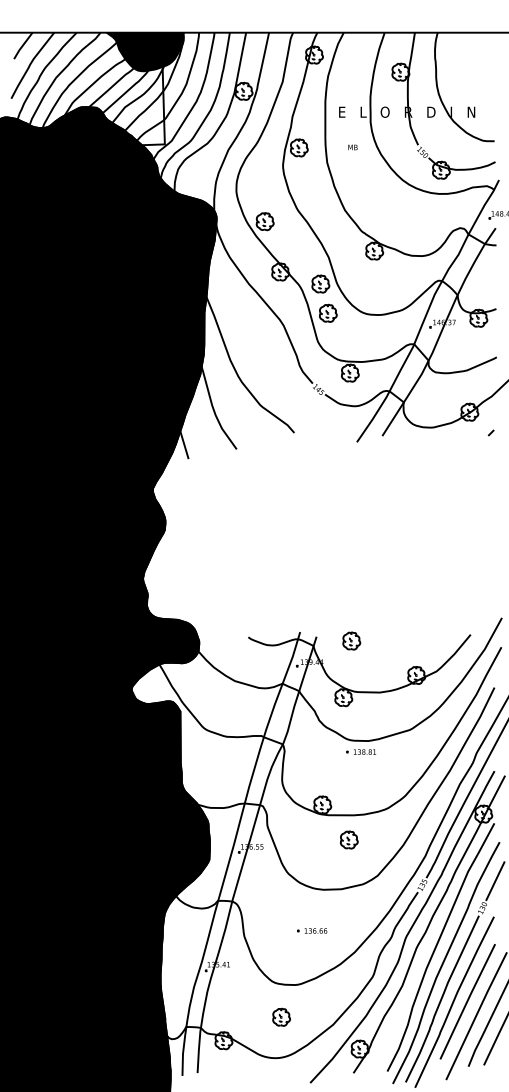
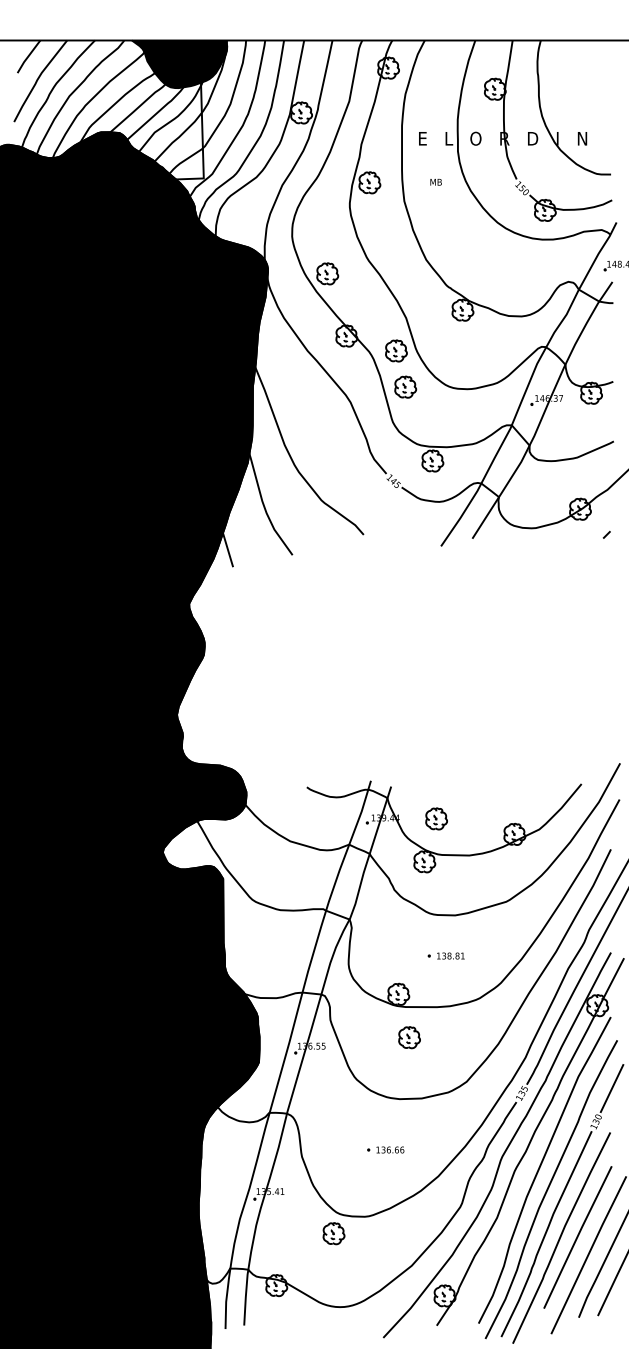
part: (351, 640) -> (436, 818), moved
part: (360, 751) -> (445, 955), moved
part: (349, 839) -> (409, 1037), moved
part: (281, 1017) -> (333, 1233), moved

